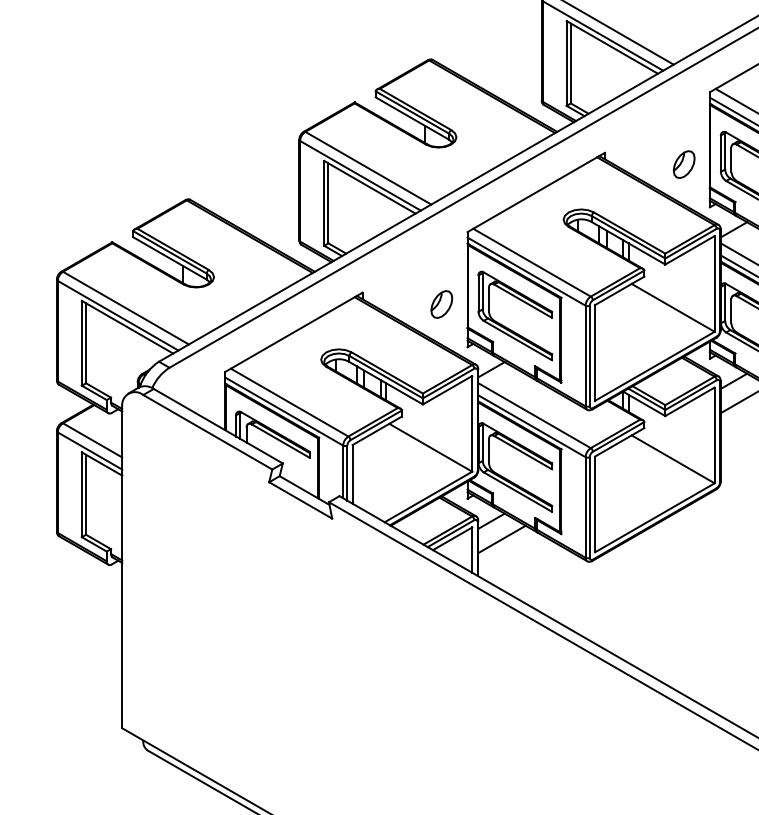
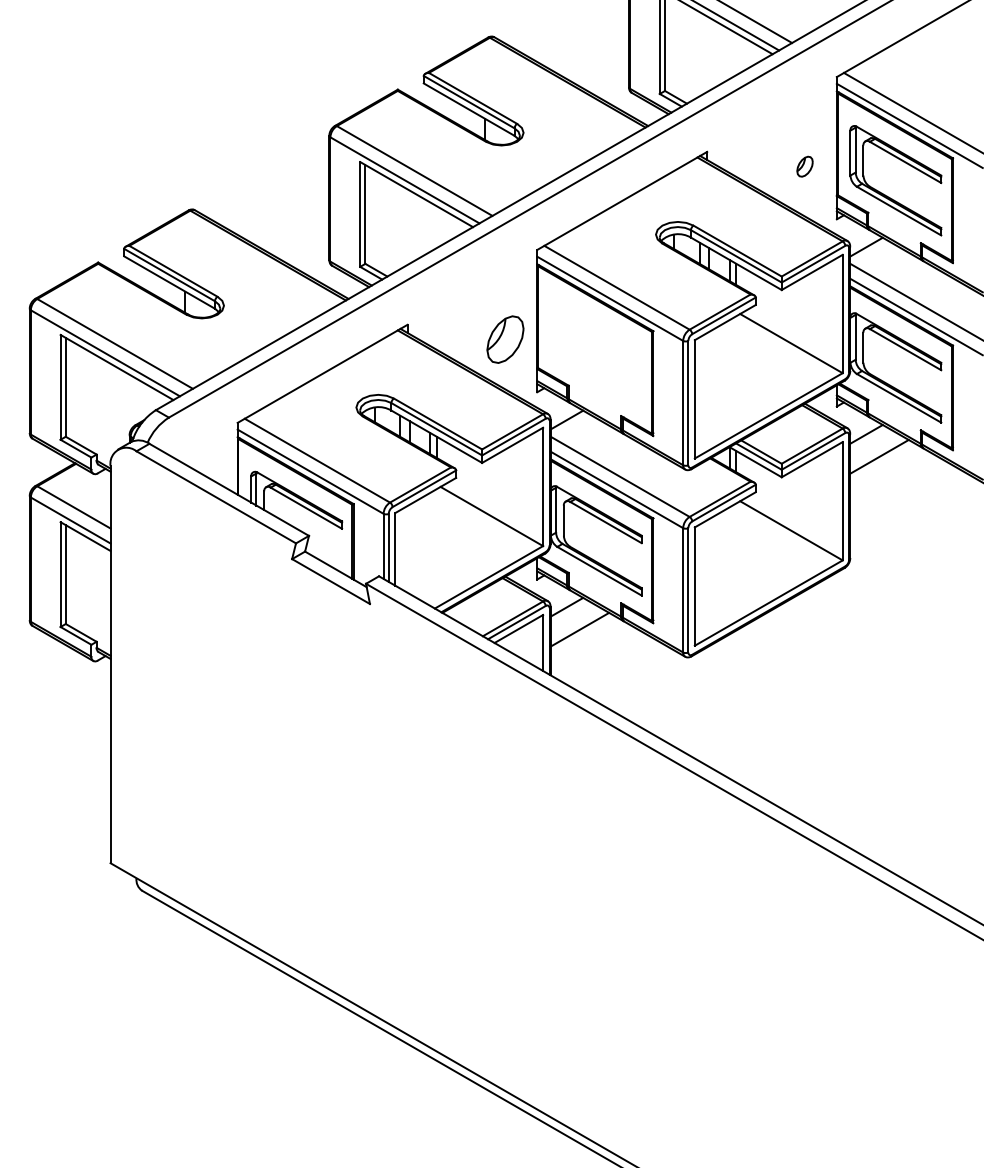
part: (683, 164) -> (804, 166), size x0.6
part: (441, 303) -> (505, 338), size x1.4
part: (507, 327) -> (586, 367), removed

